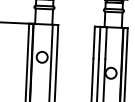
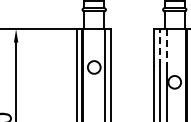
line: (99, 42) -> (159, 47), solid -> dashed
line: (106, 42) -> (167, 47), solid -> dashed

